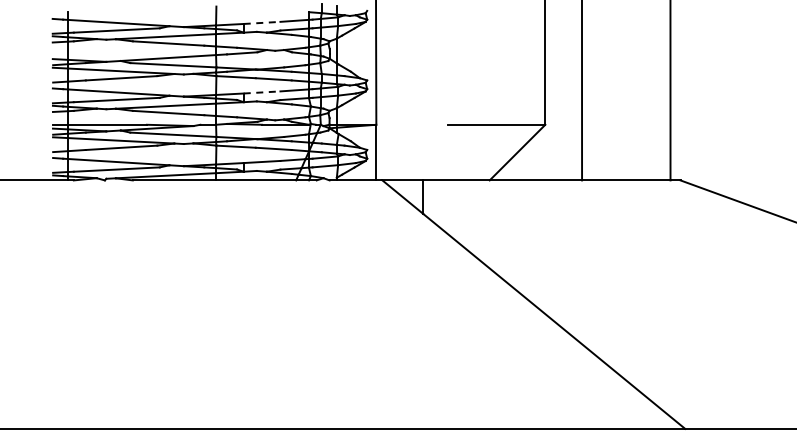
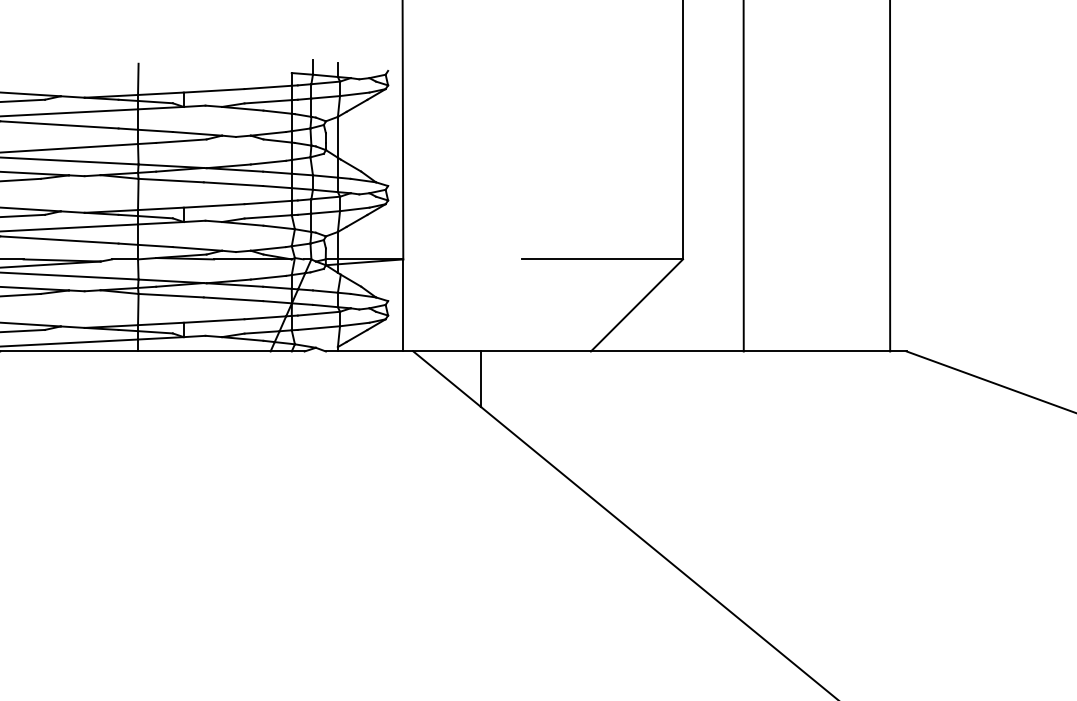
line: (262, 22) -> (214, 90), dashed -> solid
line: (262, 92) -> (214, 205), dashed -> solid

